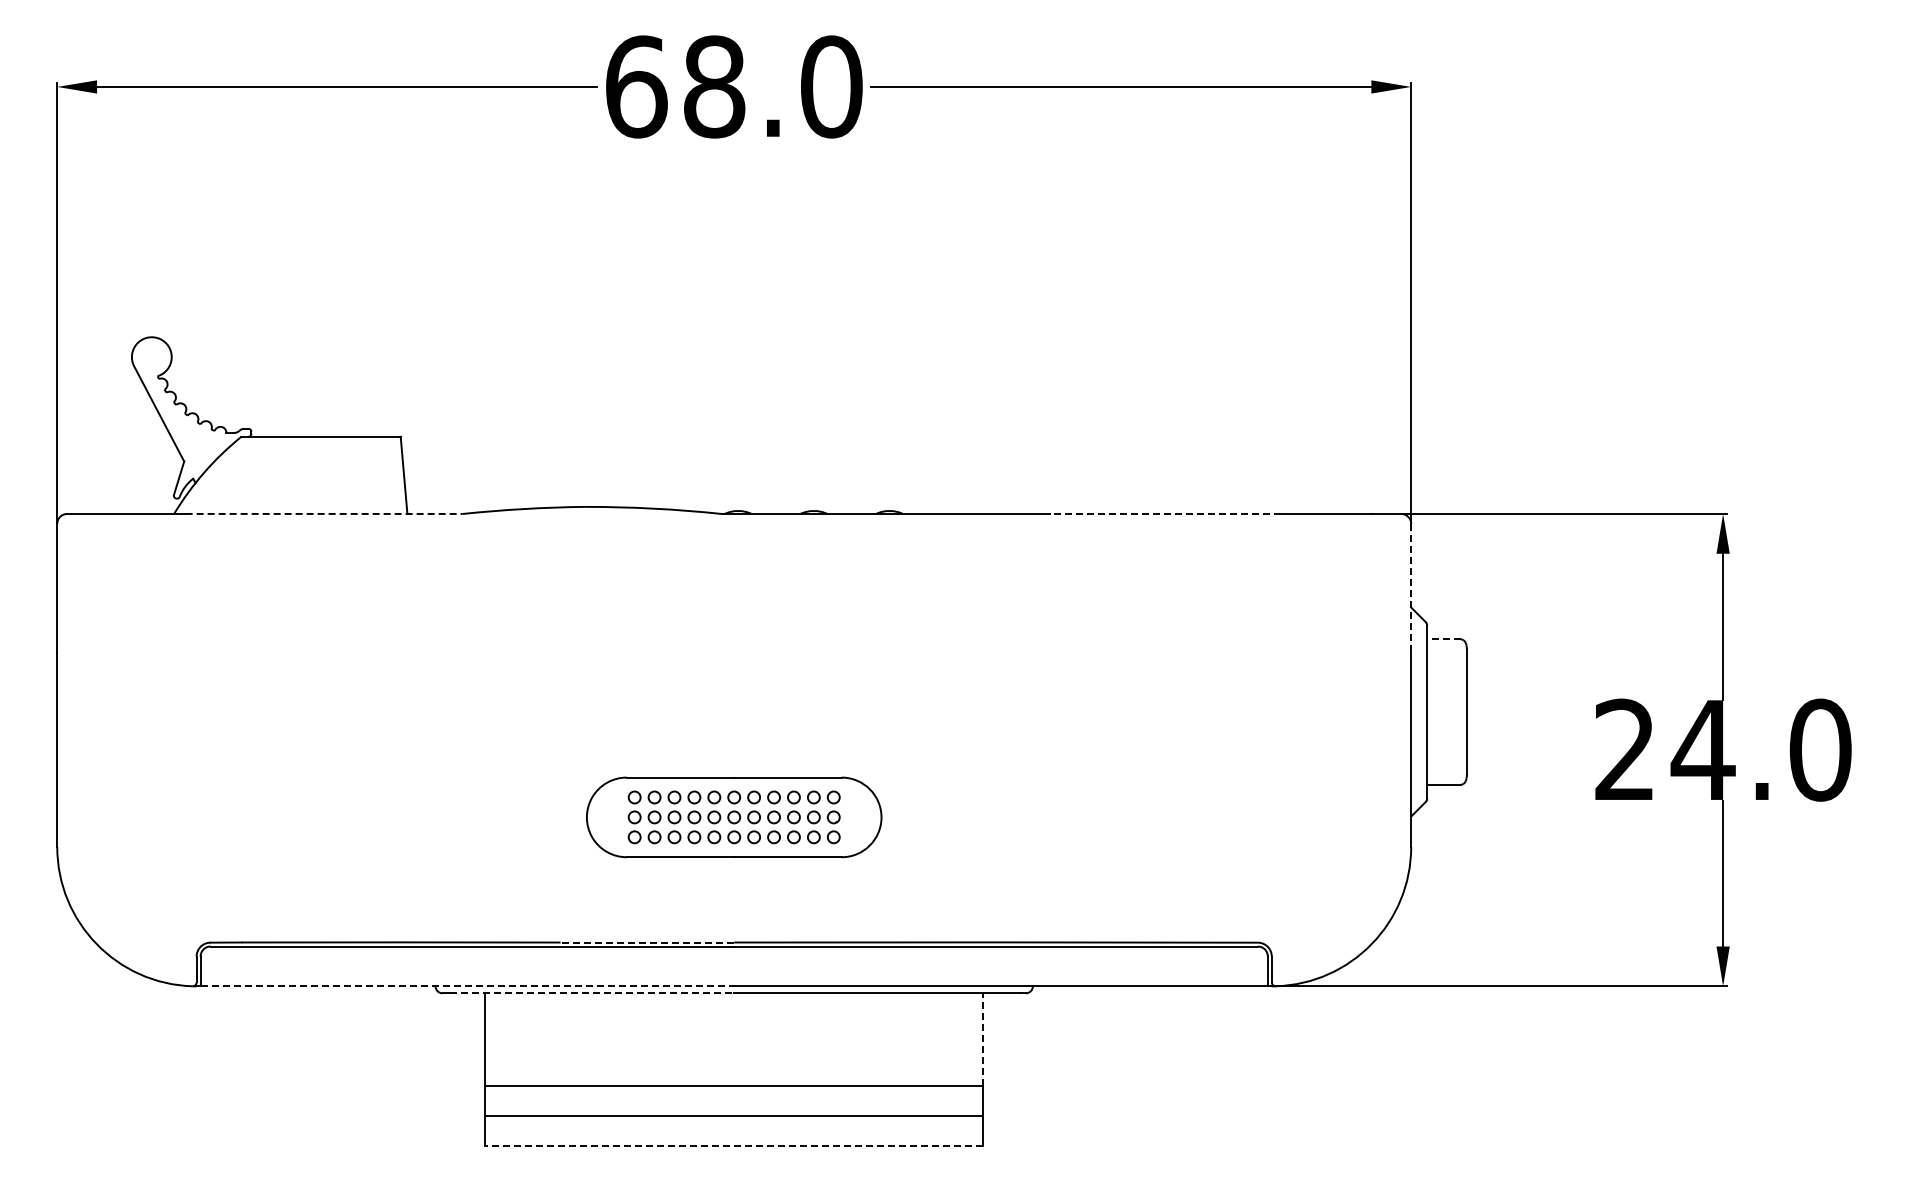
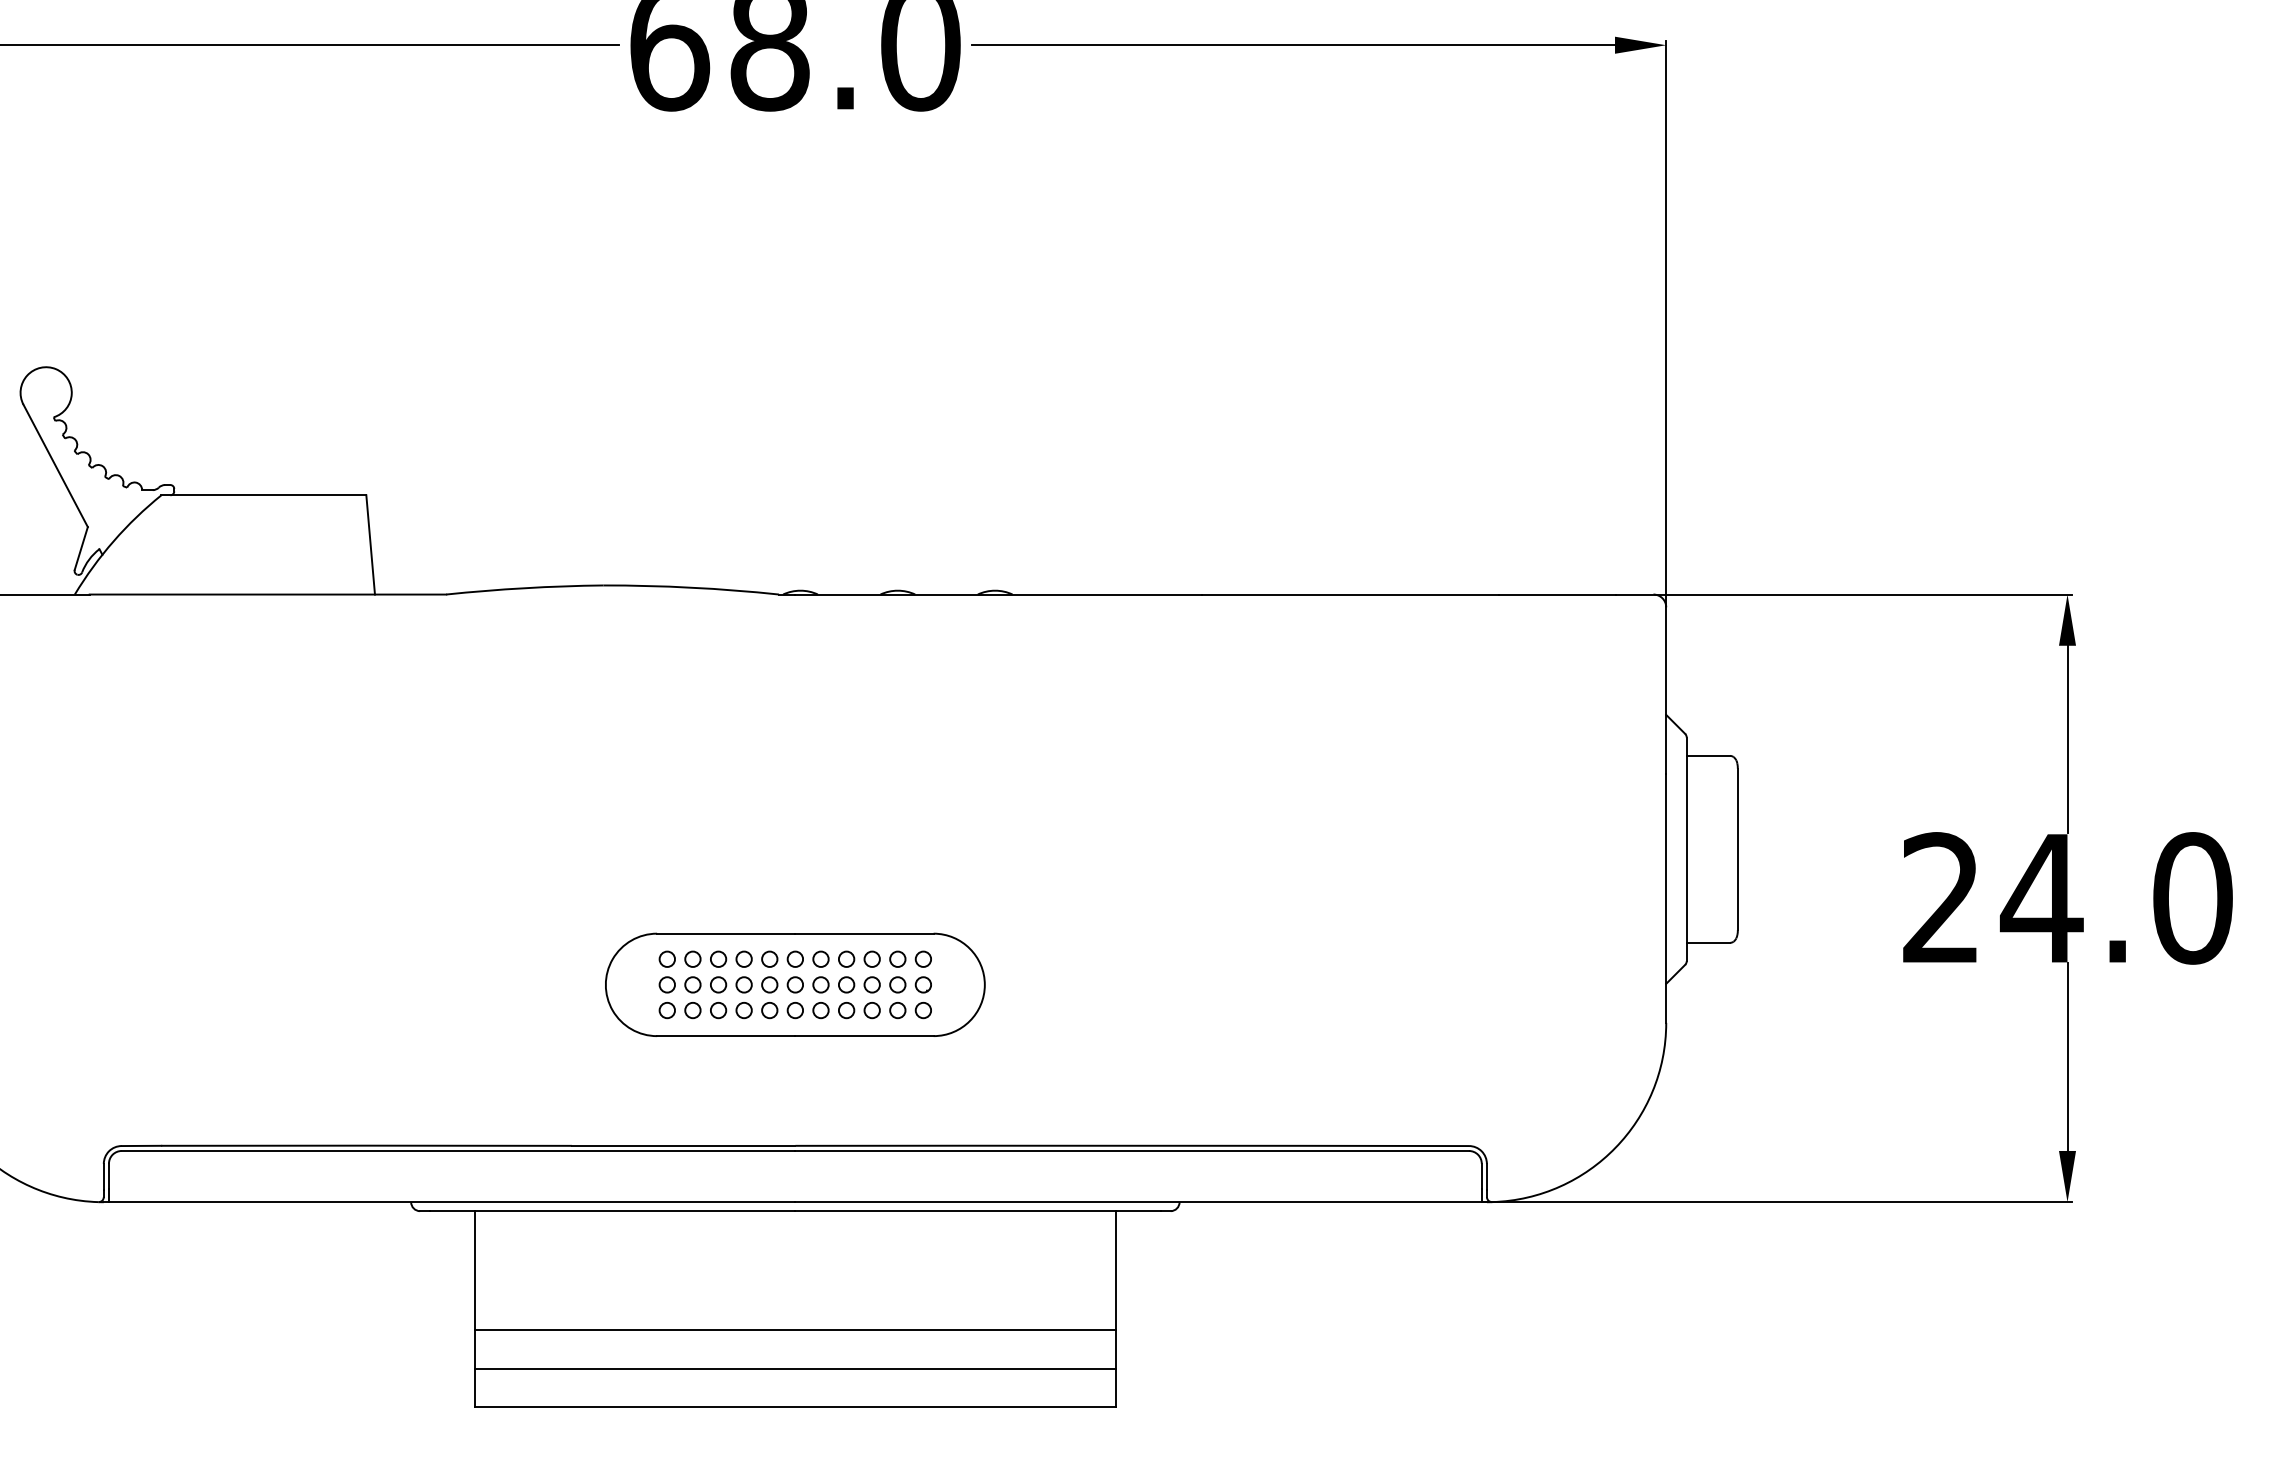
line: (324, 513) -> (268, 593), dashed -> solid
line: (1165, 513) -> (1350, 593), dashed -> solid
line: (1411, 588) -> (1666, 690), dashed -> solid
line: (1443, 639) -> (1707, 756), dashed -> solid
line: (647, 942) -> (683, 1145), dashed -> solid
line: (467, 986) -> (452, 1202), dashed -> solid
line: (592, 993) -> (613, 1211), dashed -> solid
line: (983, 1039) -> (1116, 1270), dashed -> solid
line: (734, 1145) -> (795, 1406), dashed -> solid

